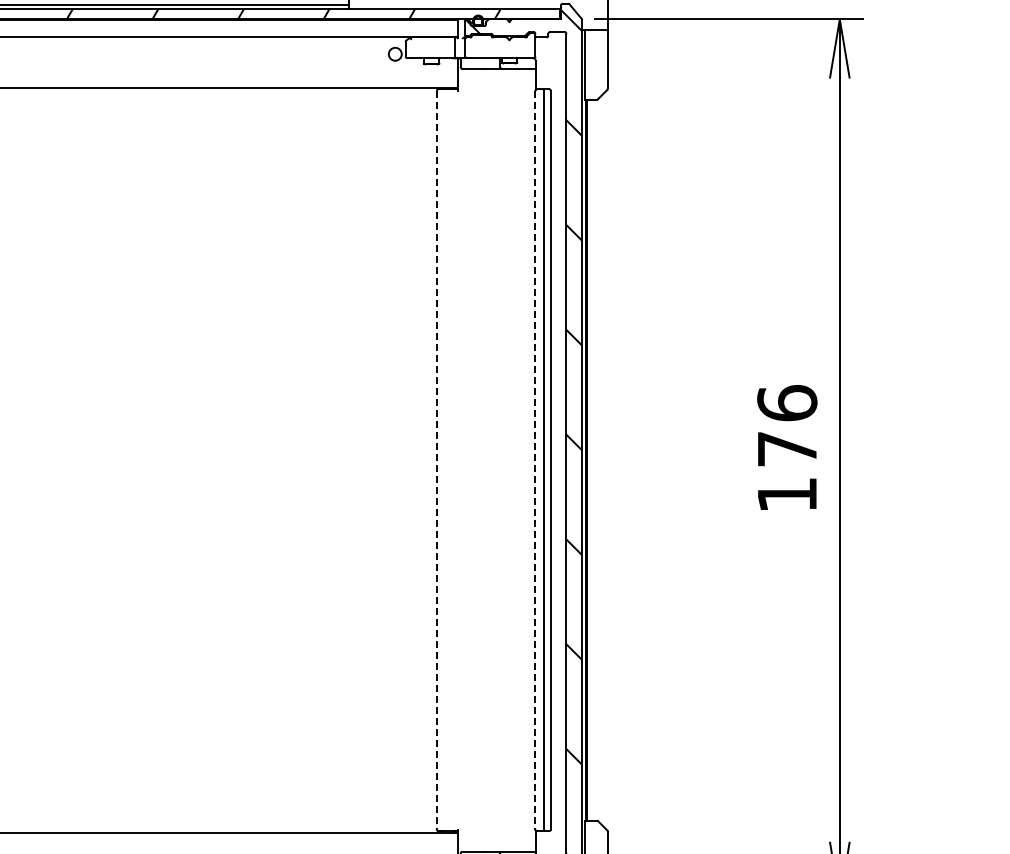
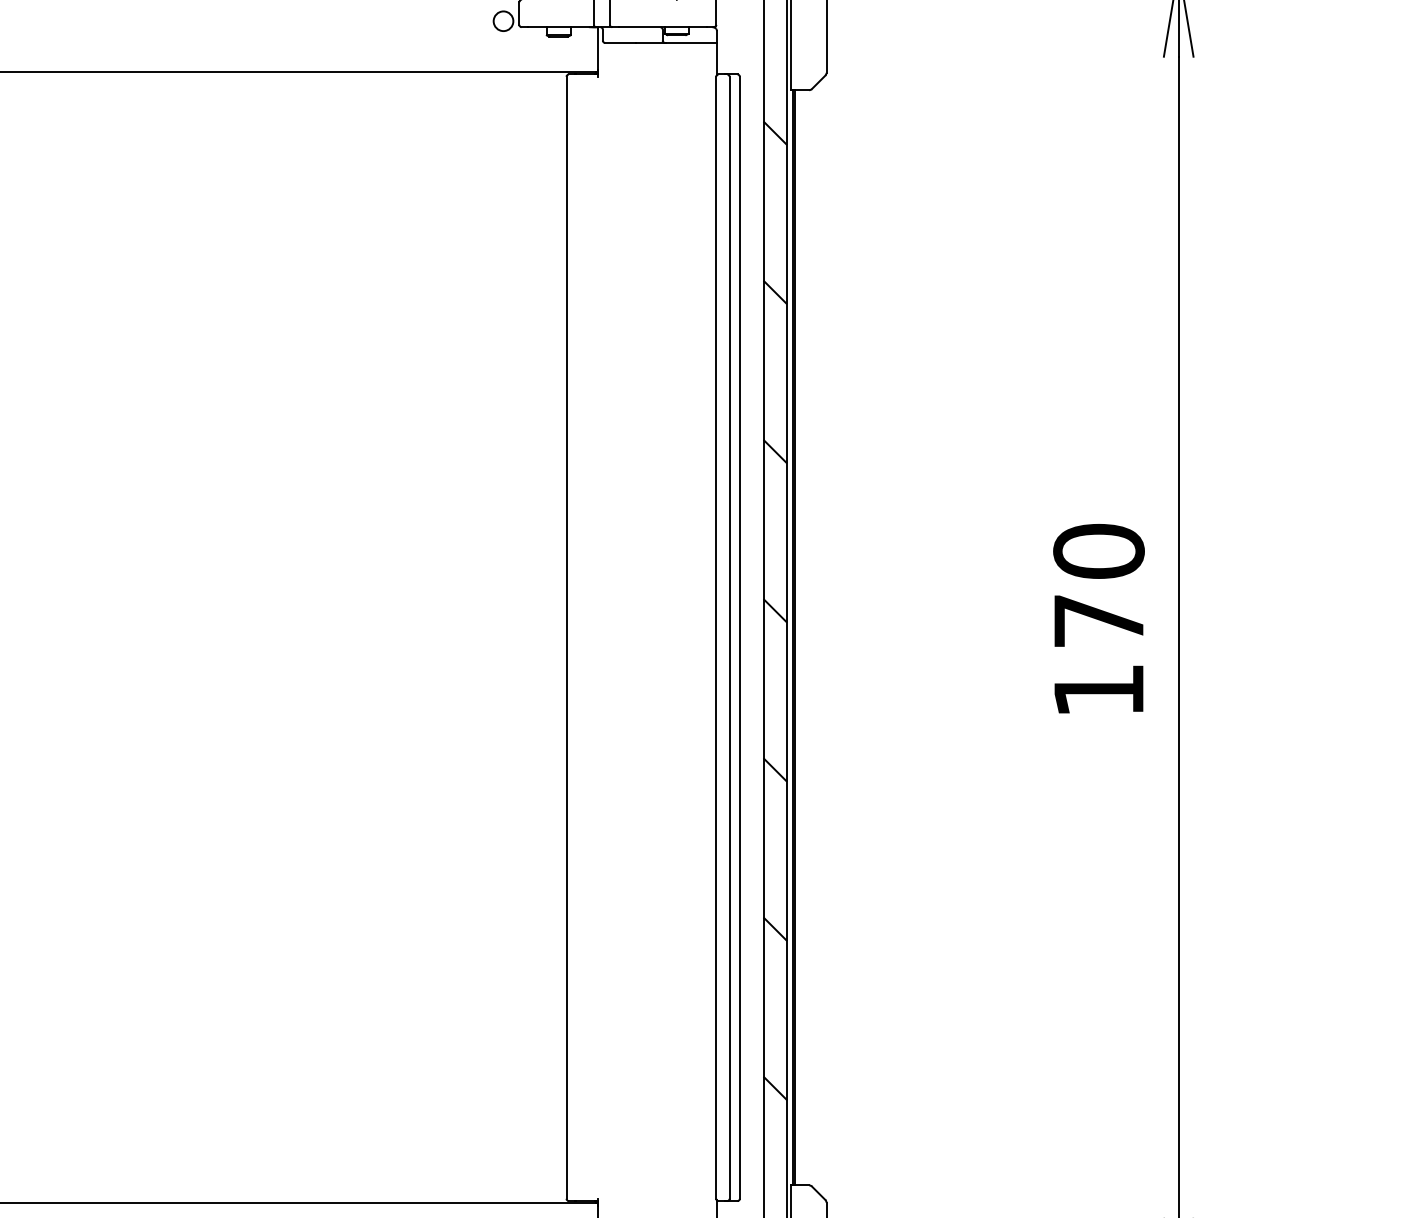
text: (787, 403) -> (1099, 551), 176 -> 170
line: (436, 460) -> (566, 638), dashed -> solid
line: (535, 460) -> (716, 638), dashed -> solid

